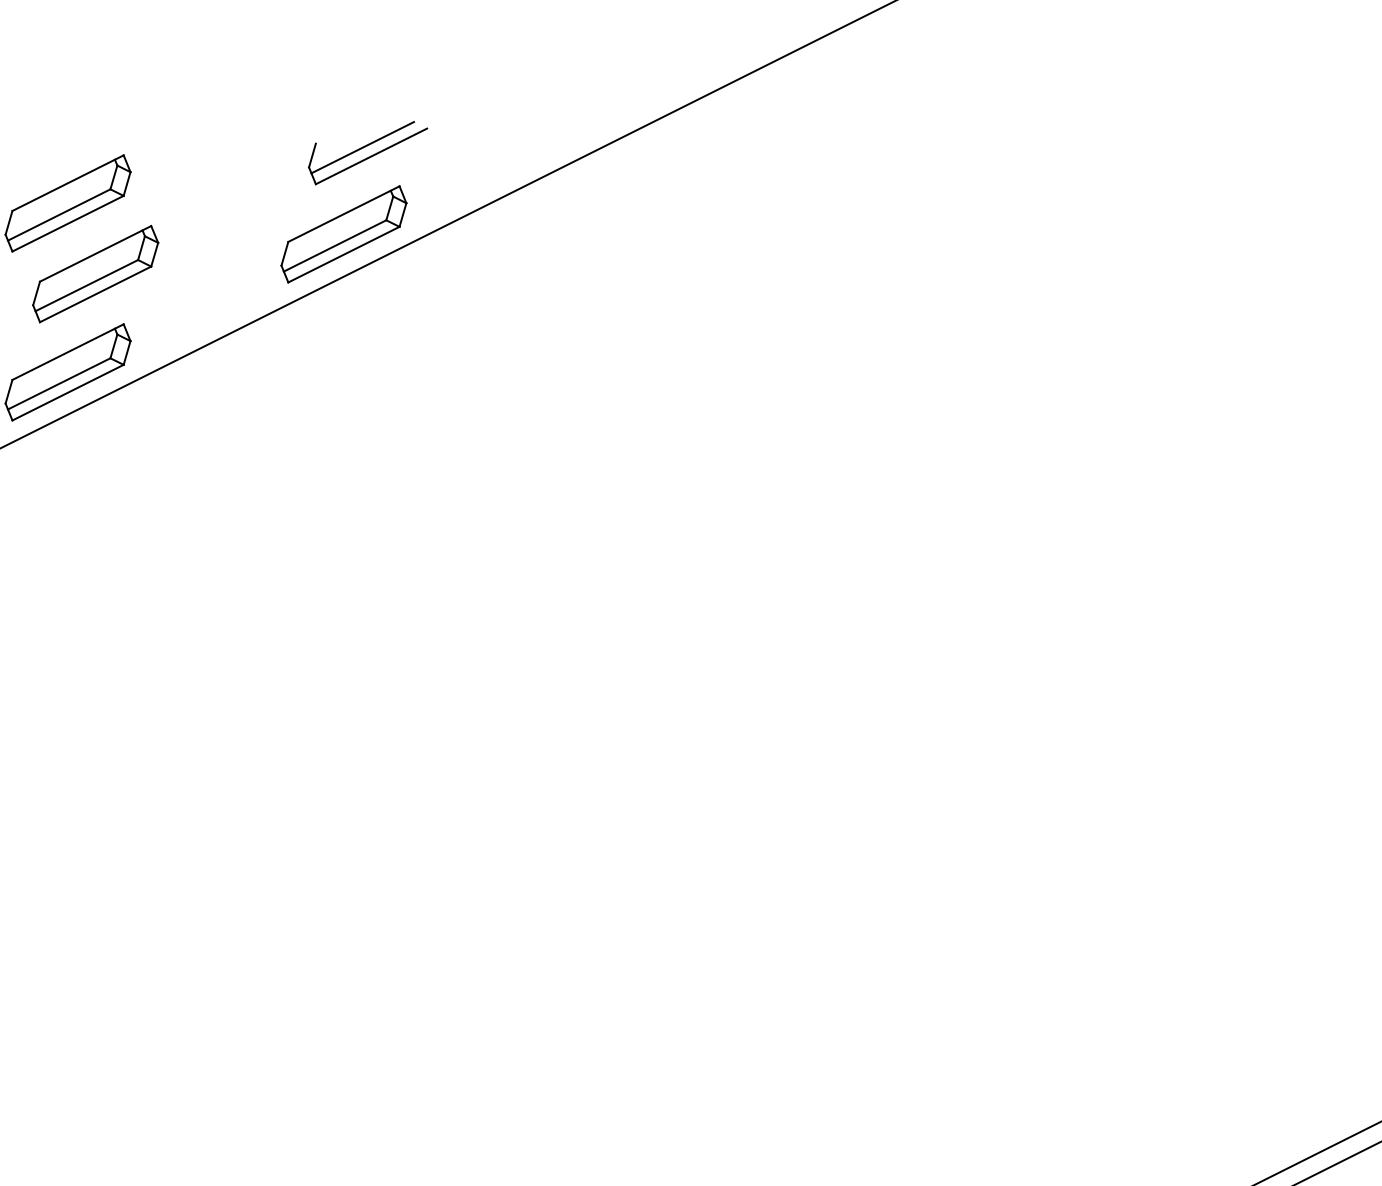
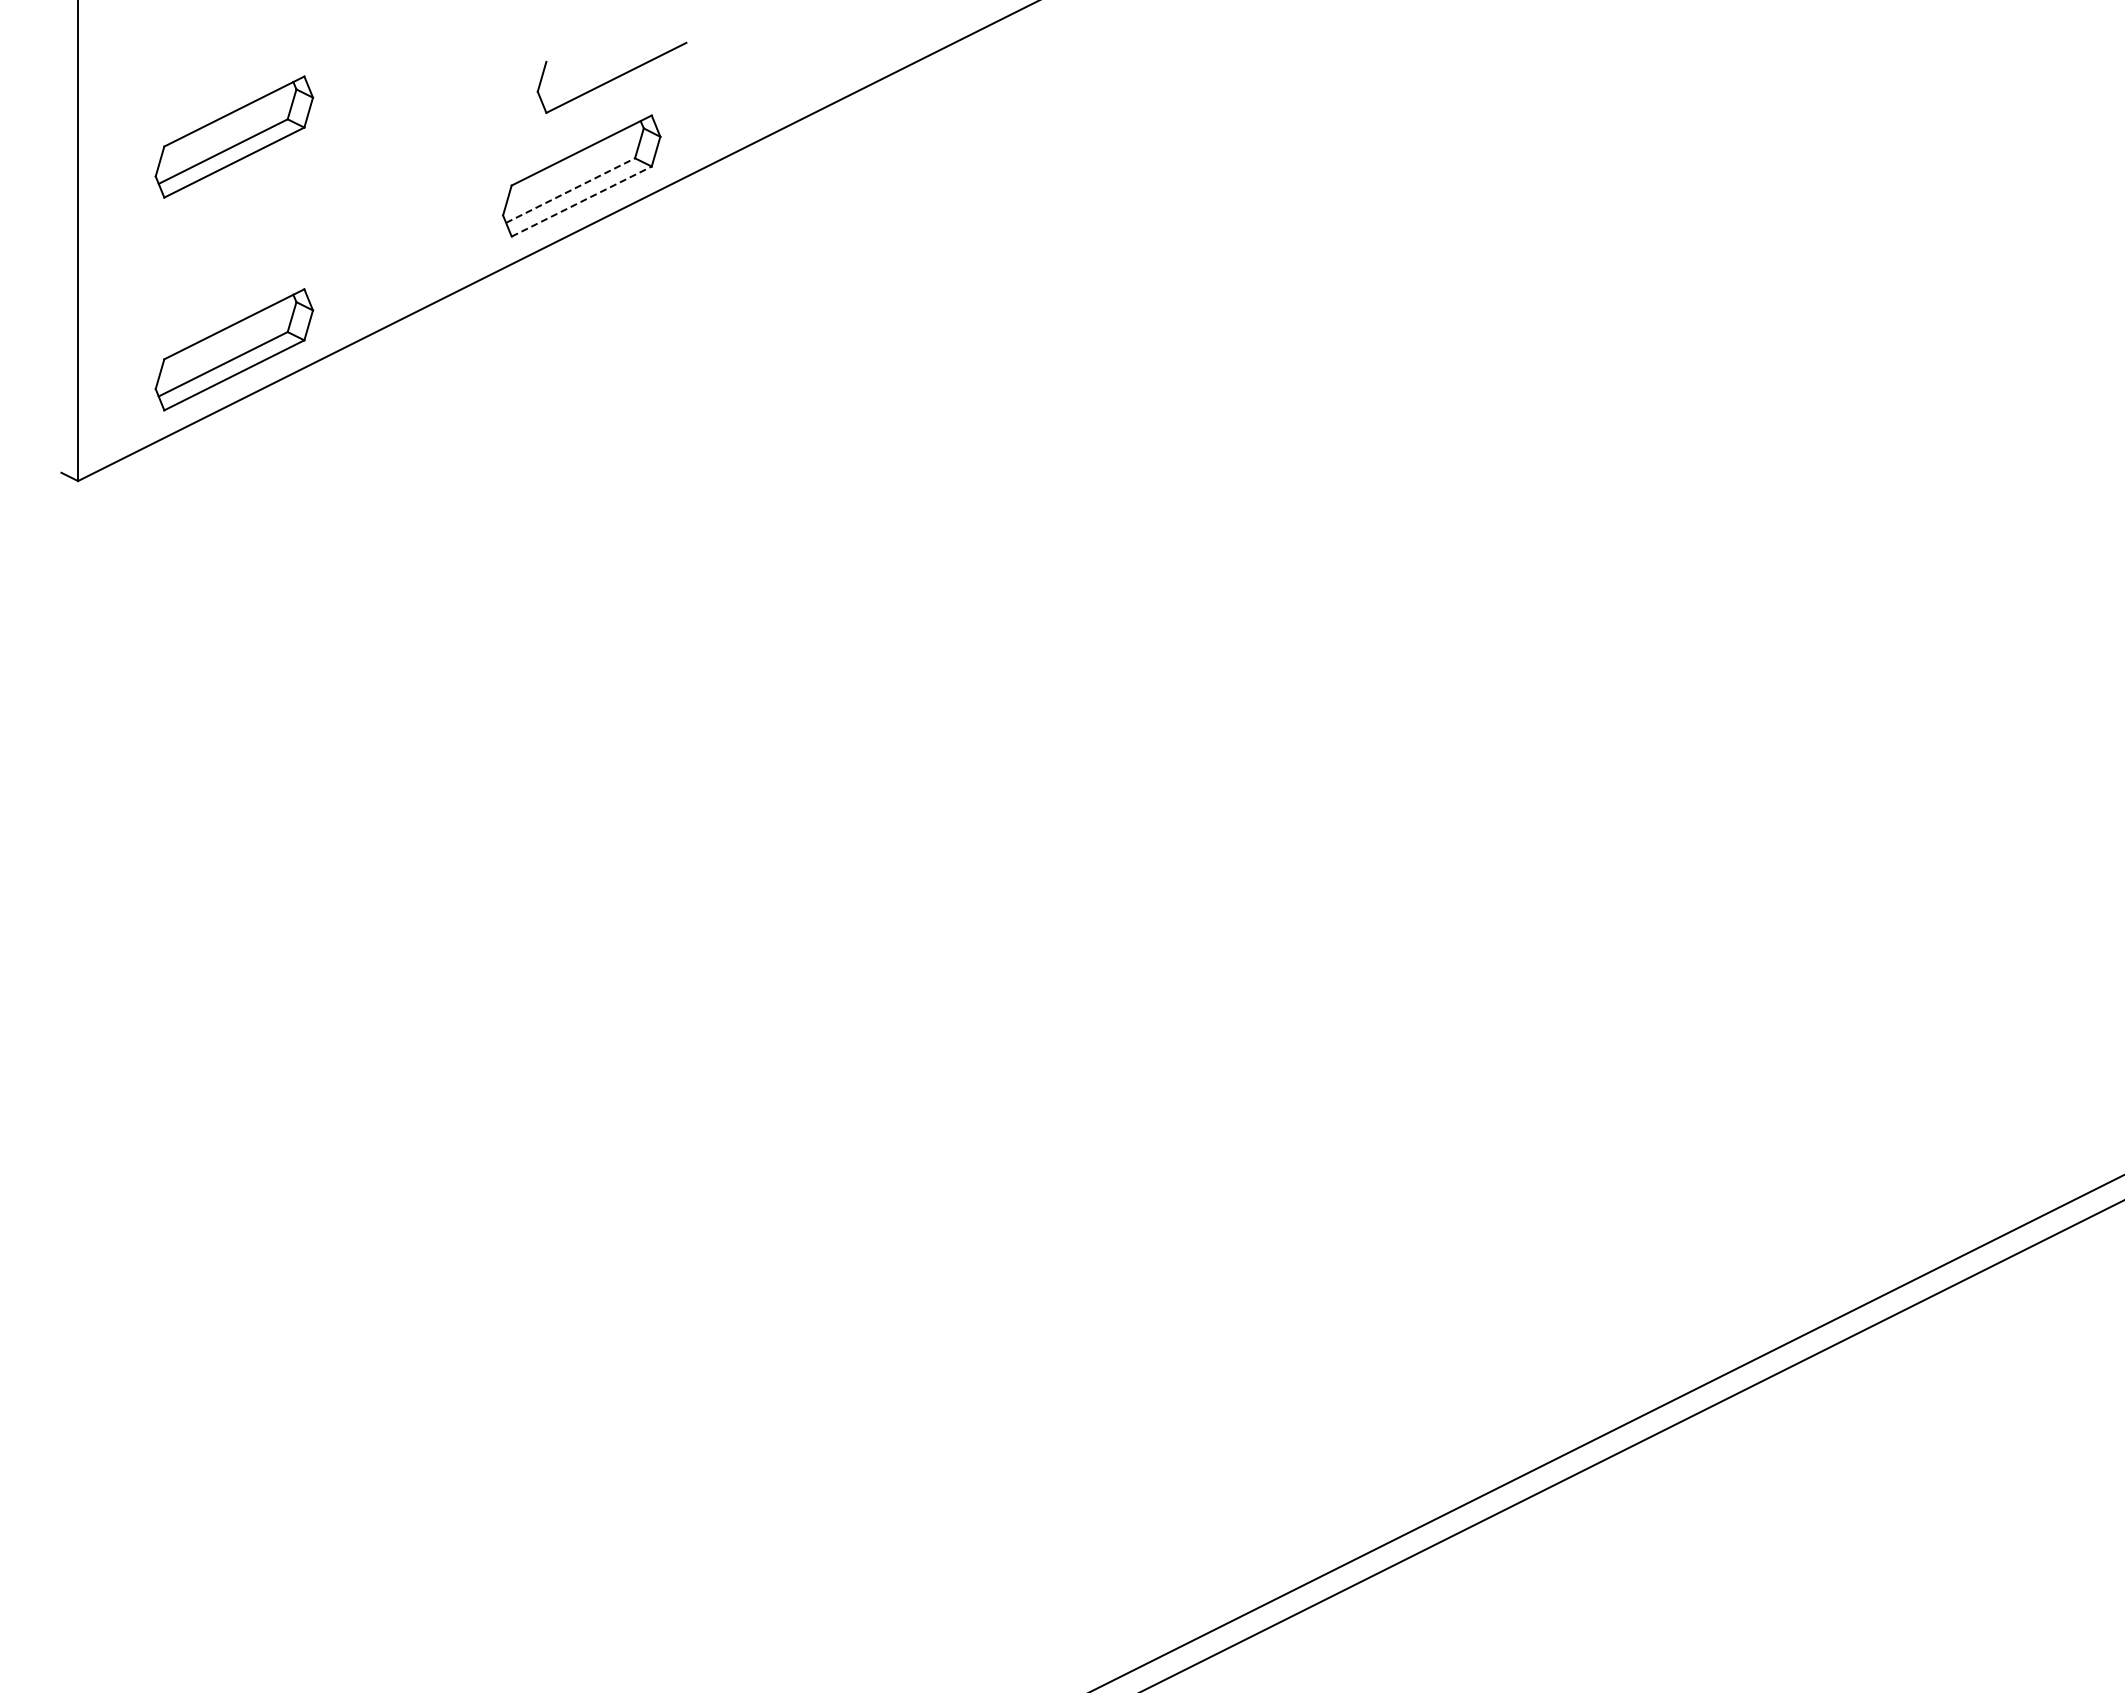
line: (362, 147) -> (604, 66), removed
line: (335, 245) -> (571, 190), solid -> dashed
line: (344, 254) -> (582, 201), solid -> dashed
part: (95, 273) -> (268, 225), removed

